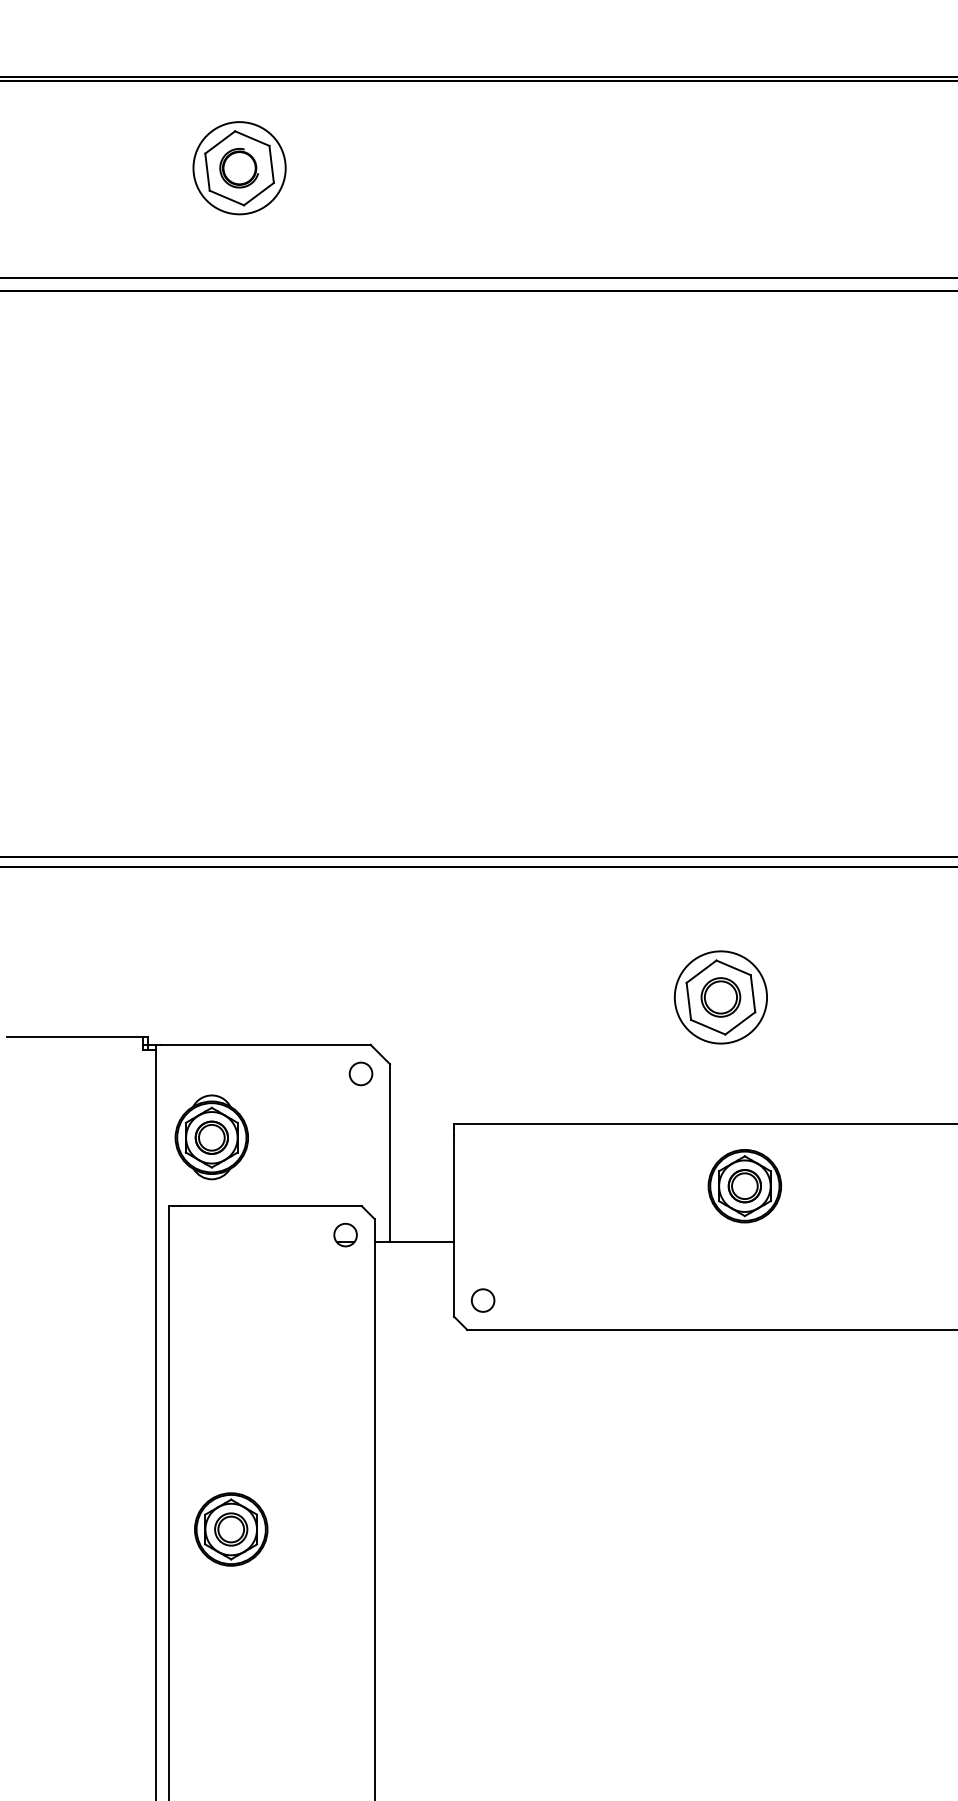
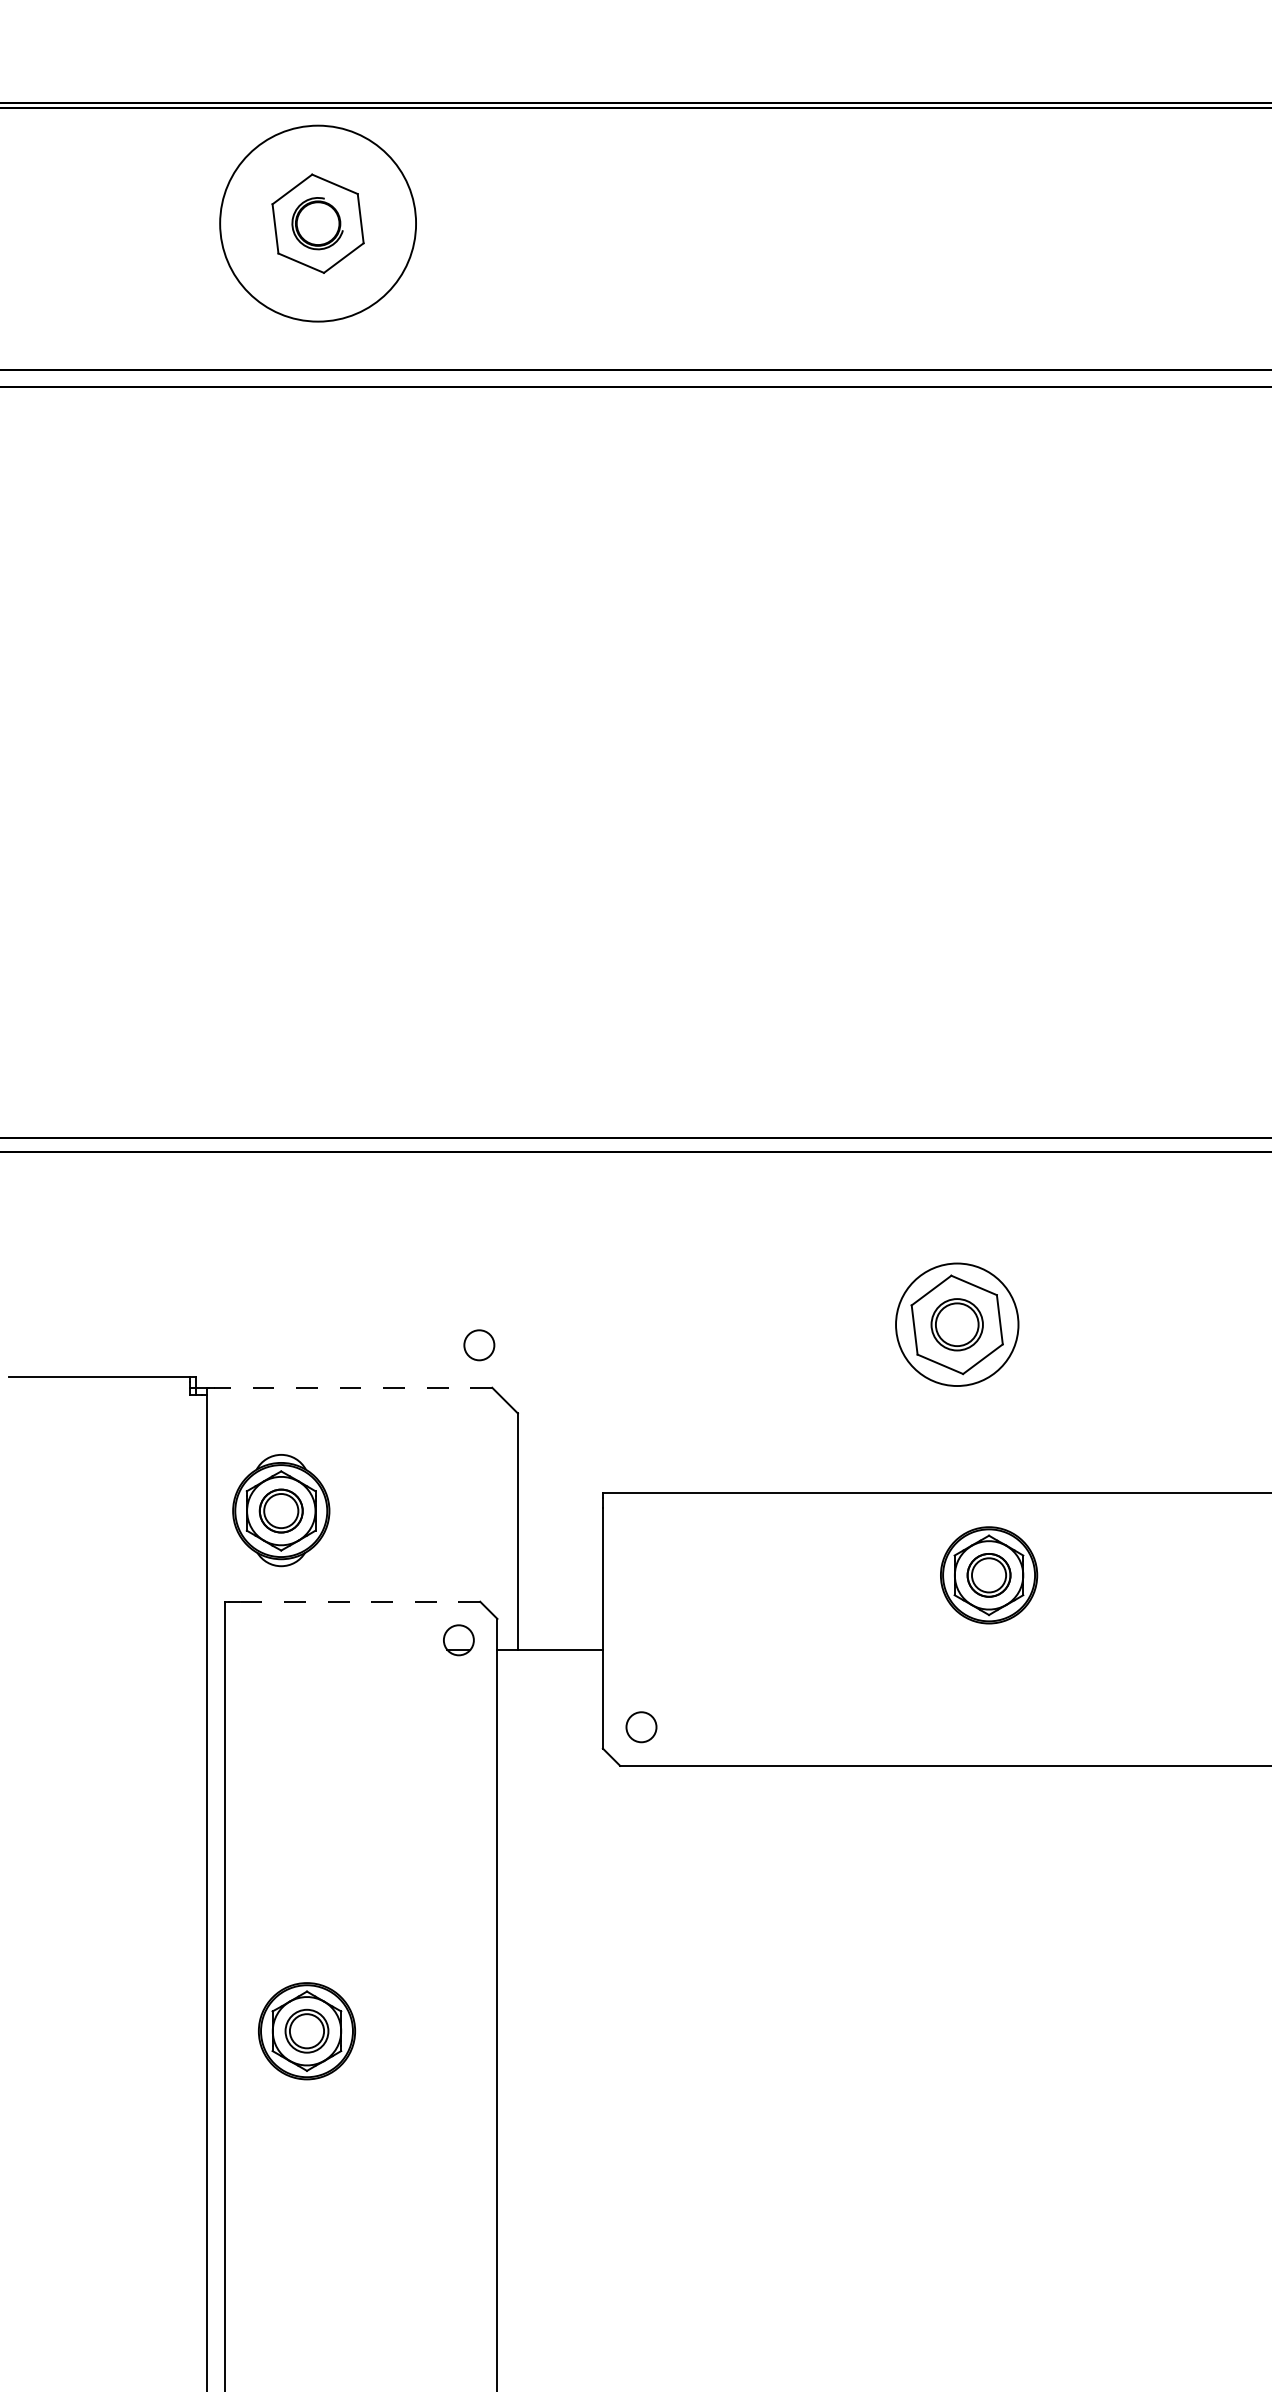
circle: (239, 168) -> (317, 223), size x1.6
line: (265, 1044) -> (352, 1387), solid -> dashed
circle: (361, 1074) -> (479, 1345), moved
line: (270, 1205) -> (359, 1601), solid -> dashed

